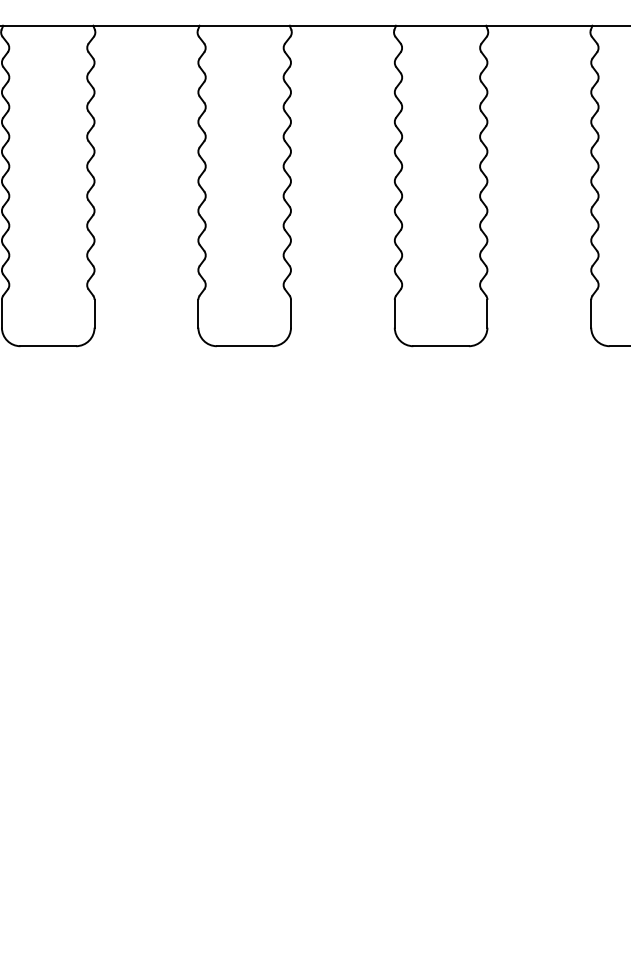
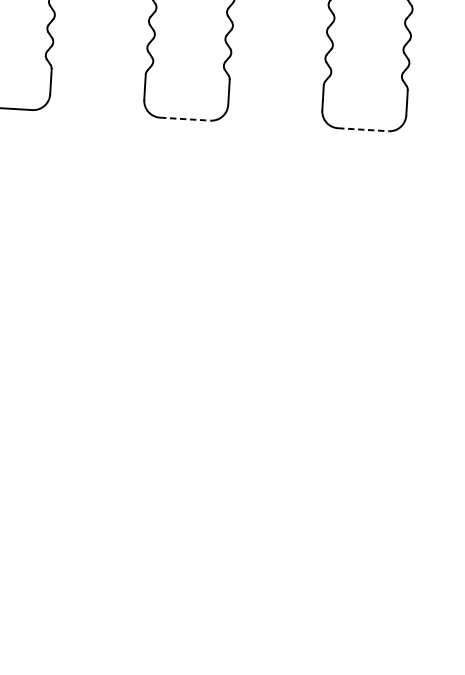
line: (244, 346) -> (185, 119), solid -> dashed
line: (441, 346) -> (363, 130), solid -> dashed

